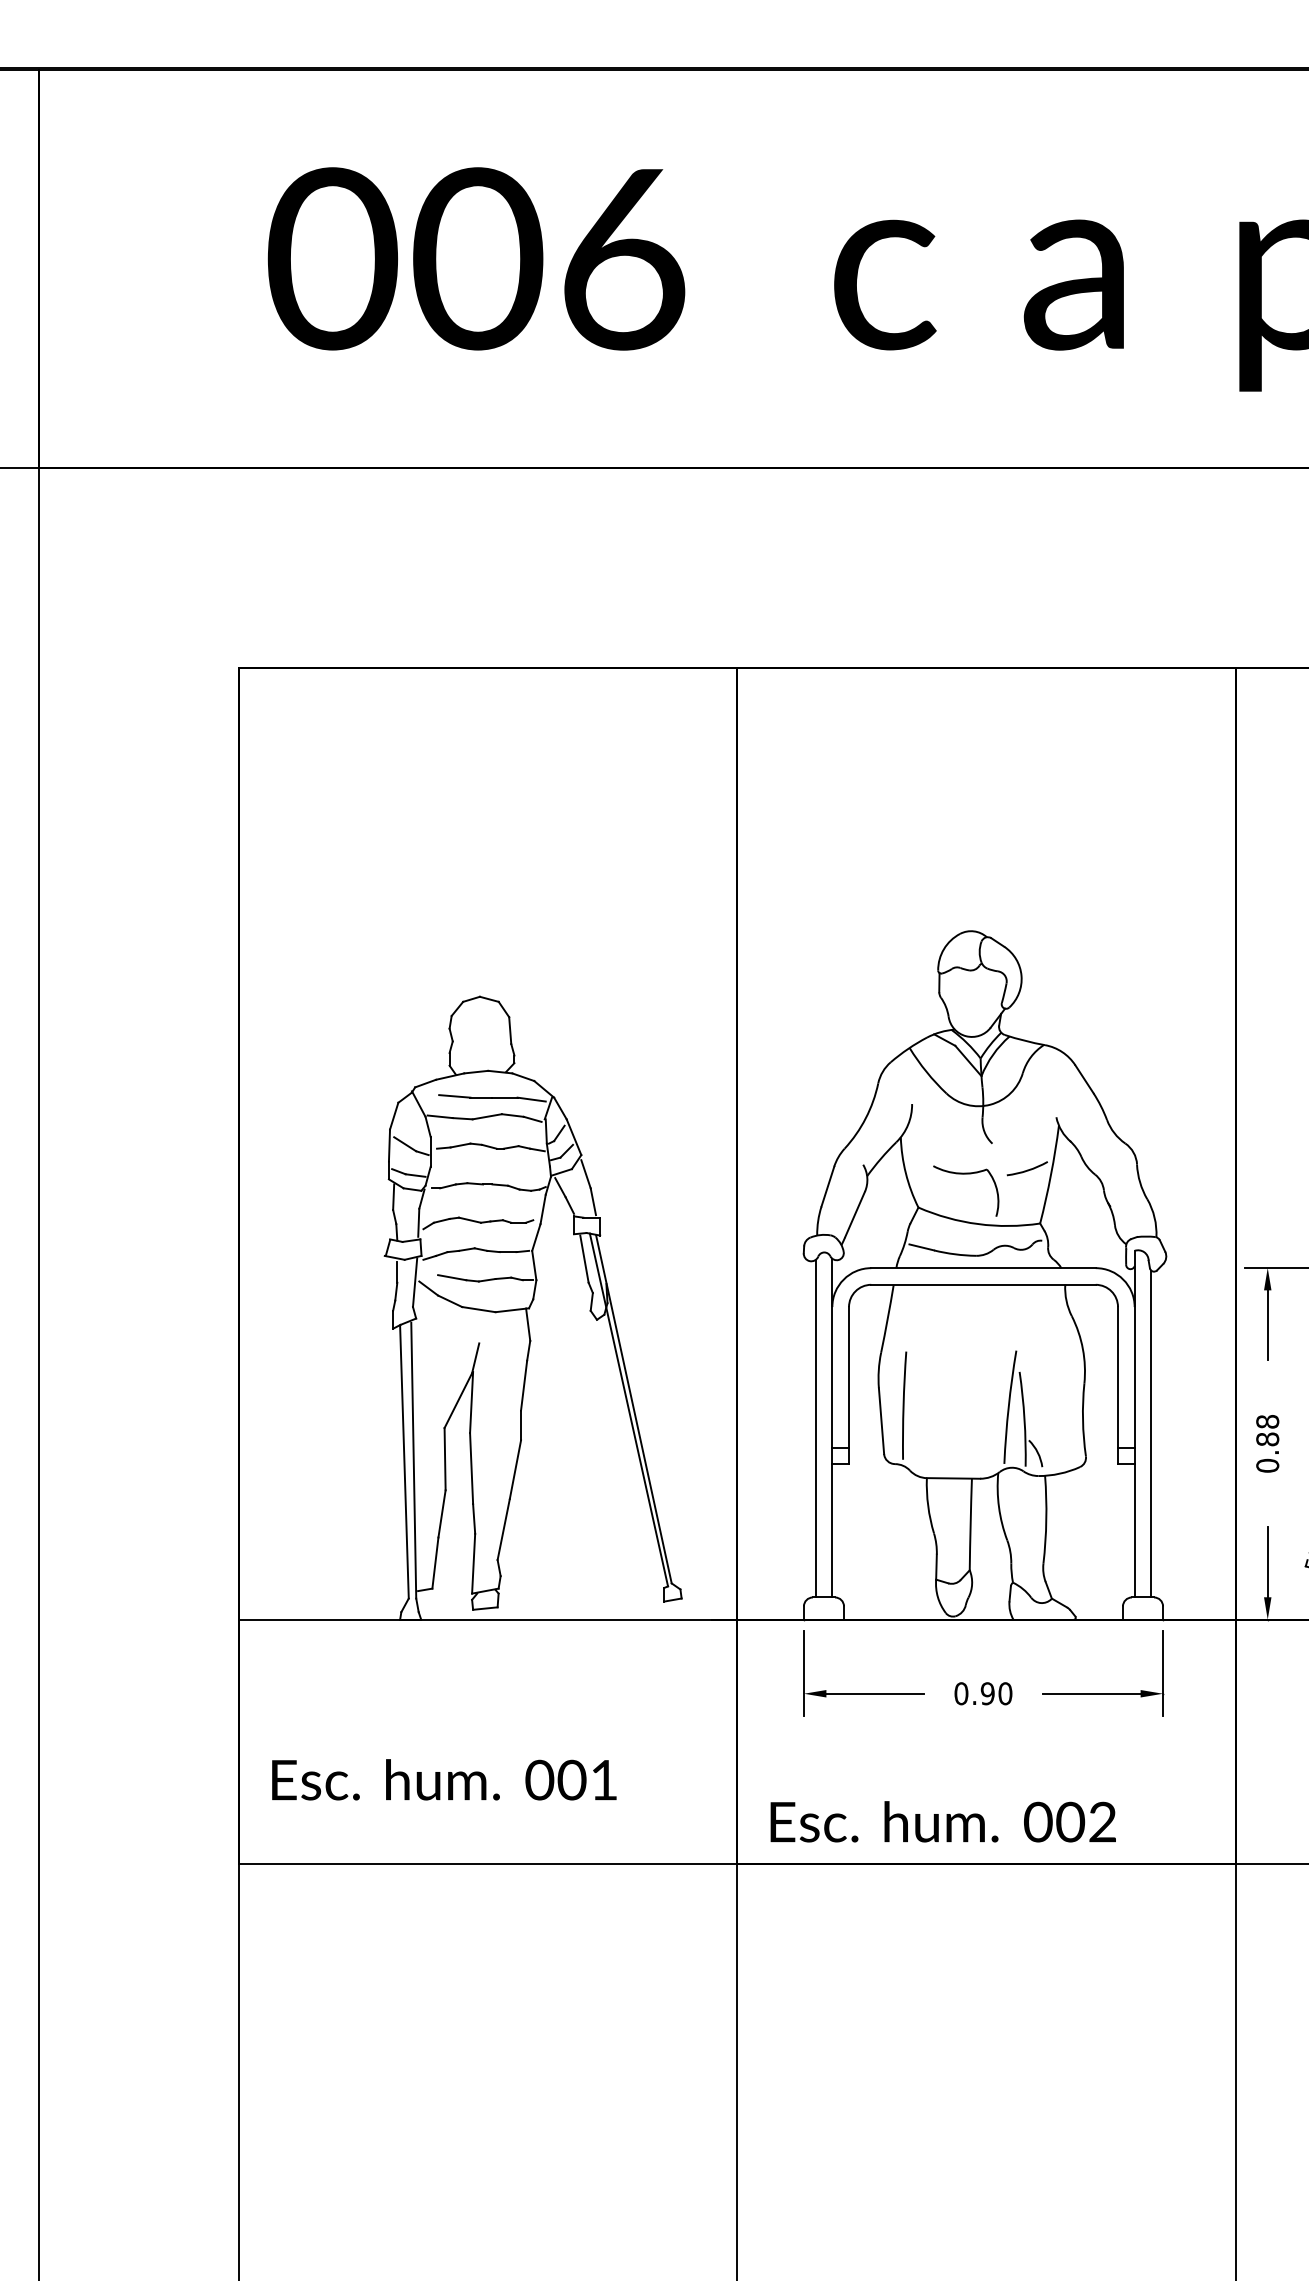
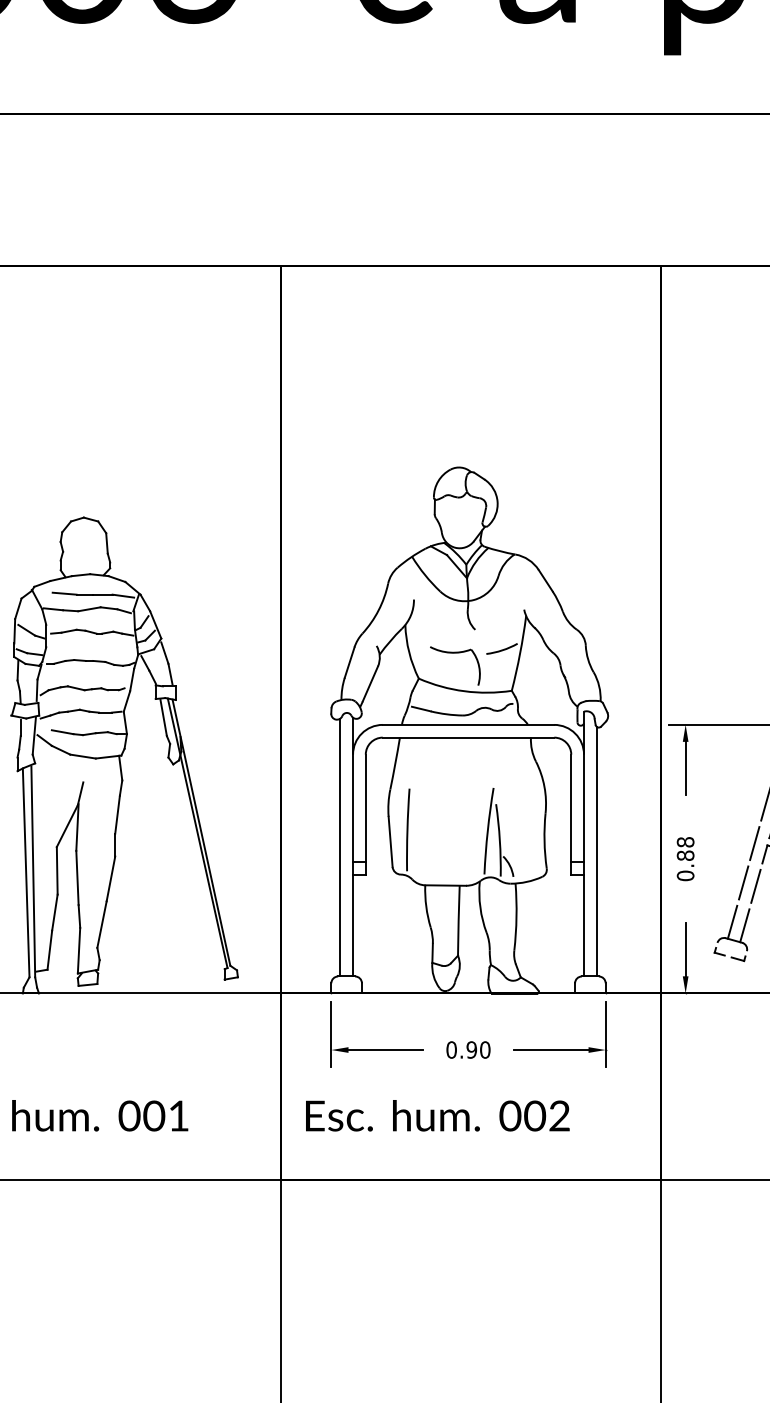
text: (942, 1821) -> (437, 1115), moved

